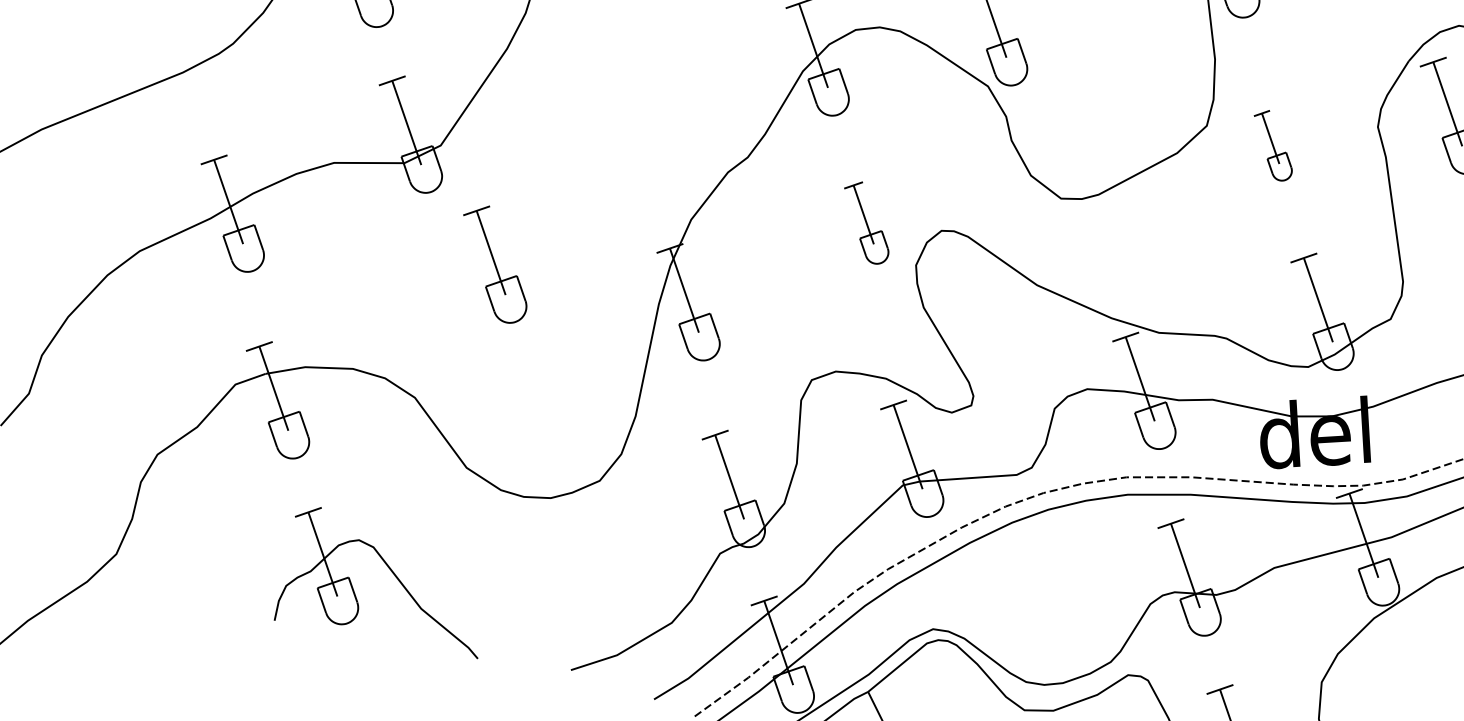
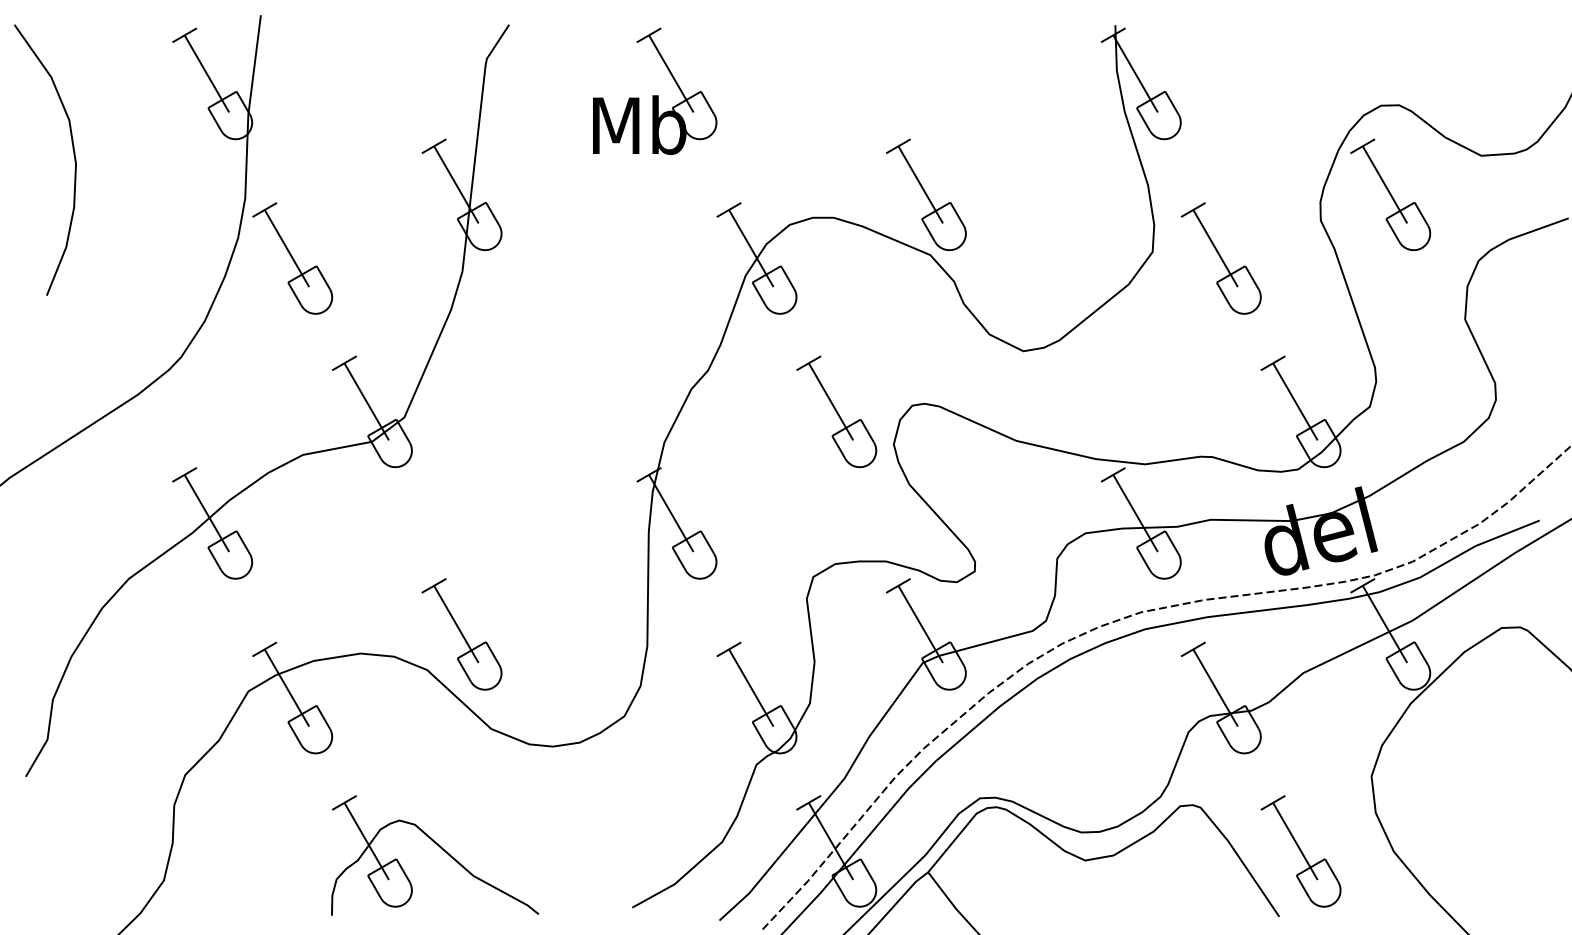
part: (1272, 145) -> (1220, 258), size x1.67
part: (866, 222) -> (836, 411), size x1.43
part: (494, 263) -> (461, 634), moved

